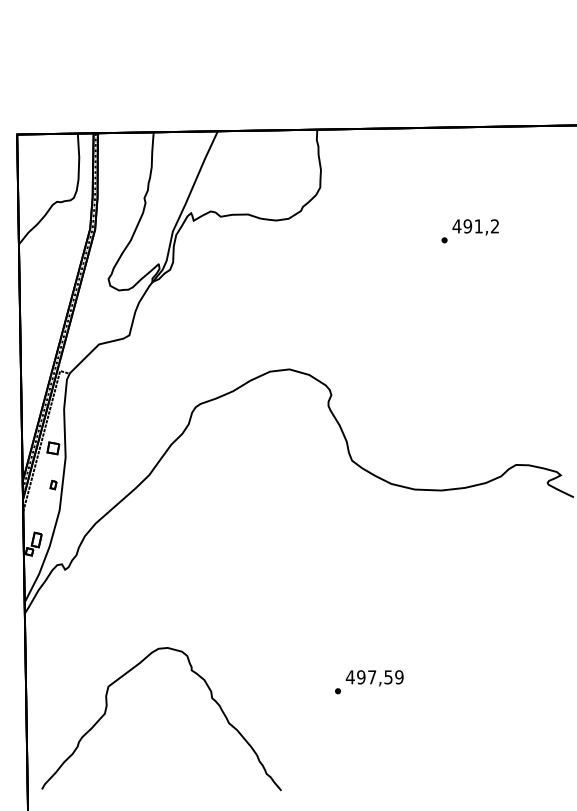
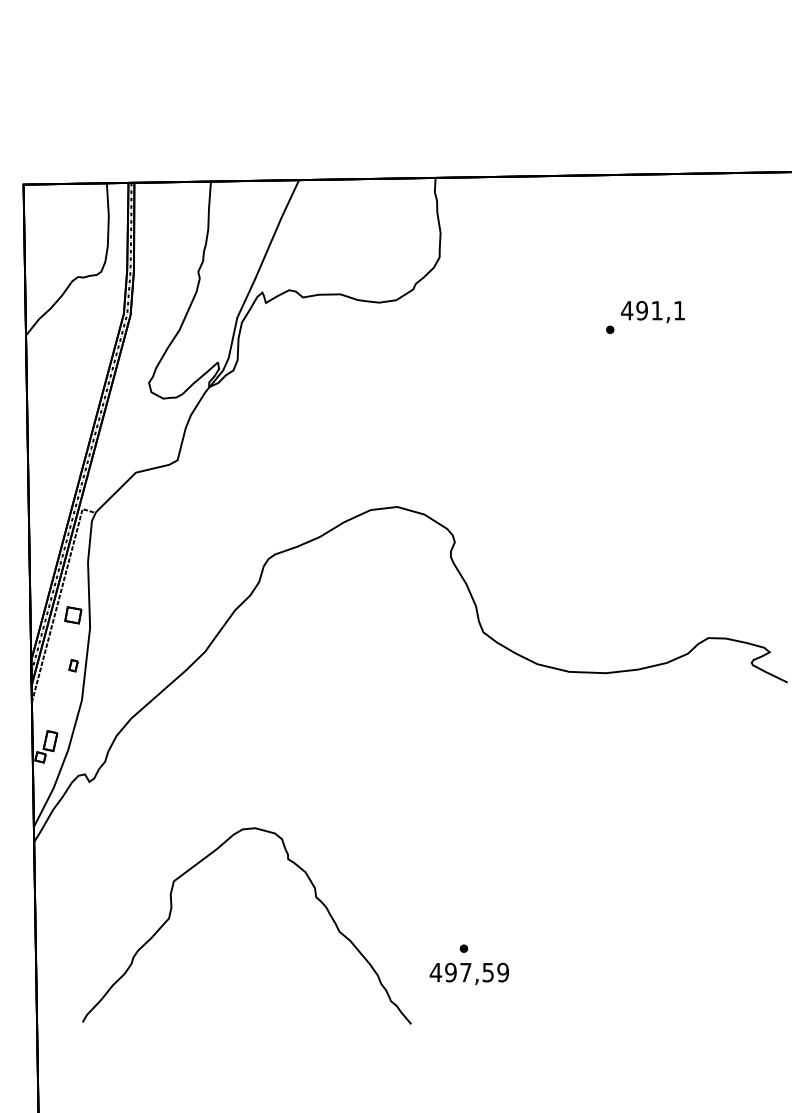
text: (494, 226) -> (678, 310), 491,2 -> 491,1
text: (374, 677) -> (469, 973), moved
curve: (211, 698) -> (315, 897), moved

